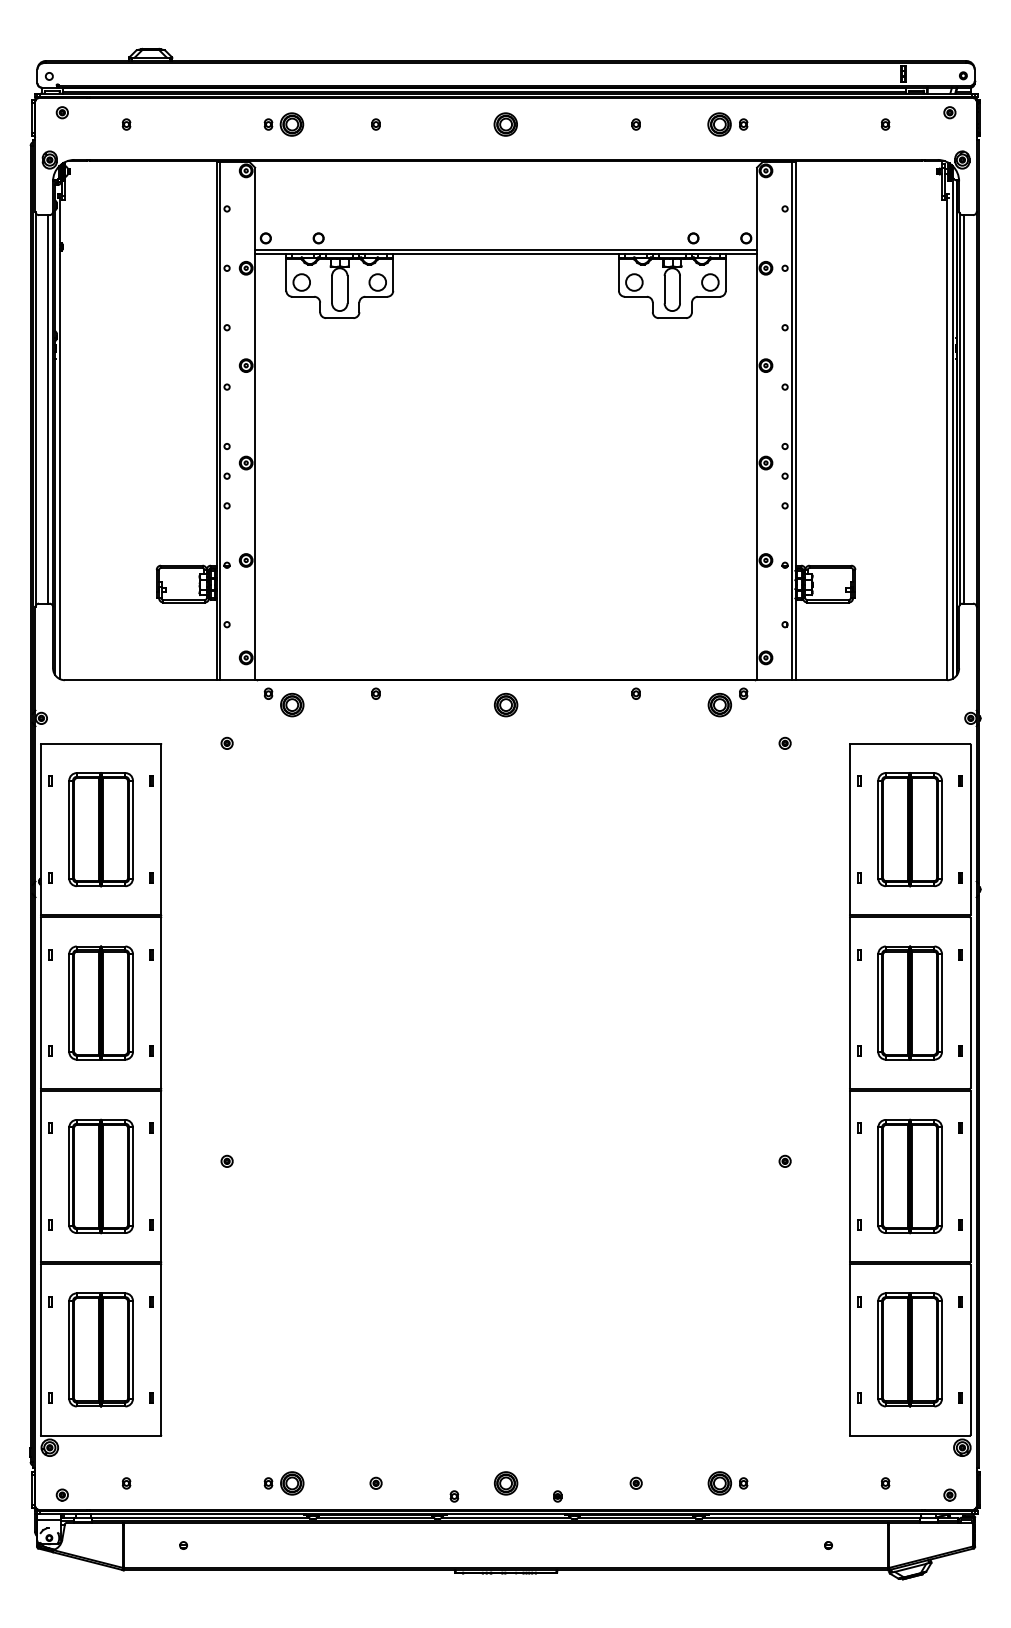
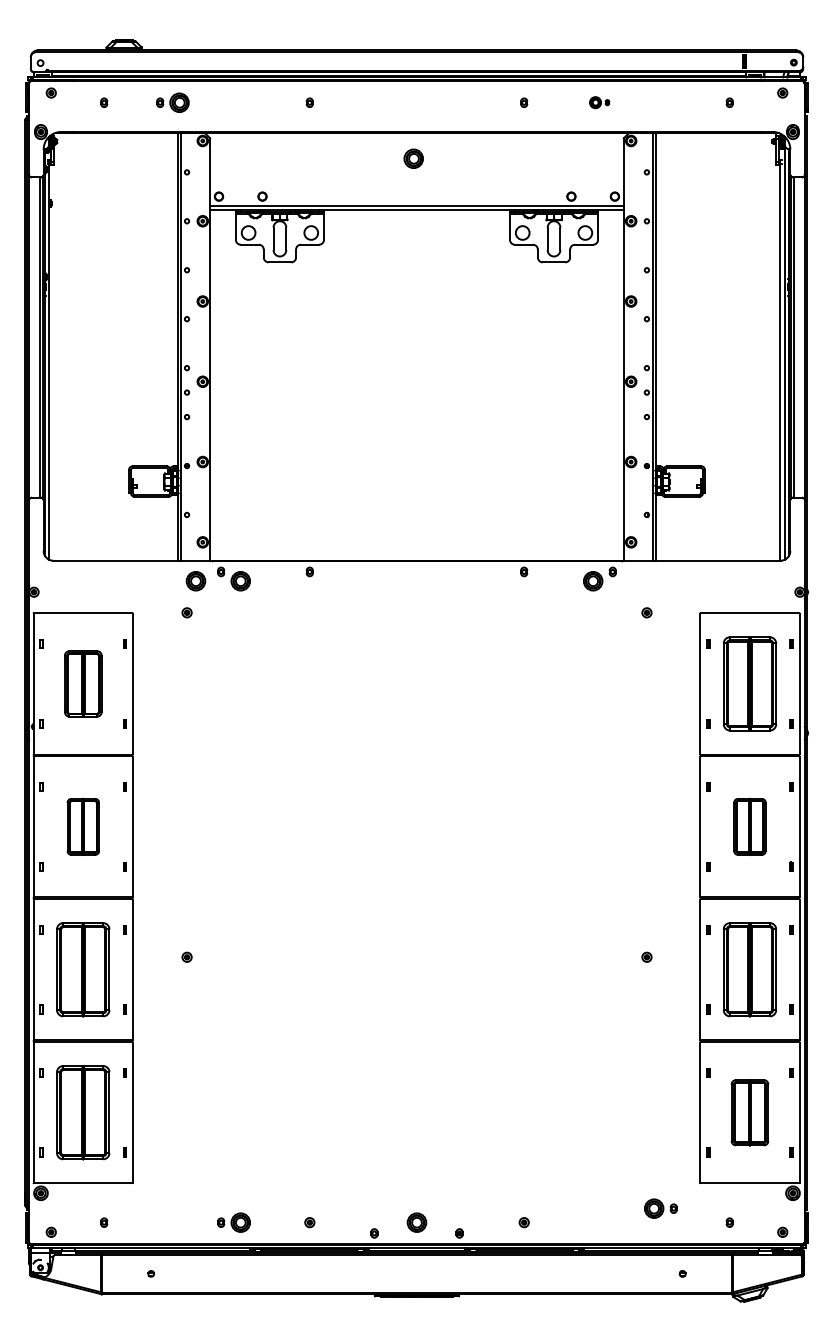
part: (283, 124) -> (172, 102), moved
part: (505, 124) -> (413, 158), moved
part: (727, 124) -> (599, 102), size x0.6
part: (505, 705) -> (195, 581), moved
part: (101, 829) -> (83, 683), size x0.7
part: (101, 1002) -> (83, 826), size x0.6
part: (909, 1002) -> (749, 826), size x0.6
part: (909, 1349) -> (749, 1112), size x0.7
part: (727, 1483) -> (660, 1208), moved

